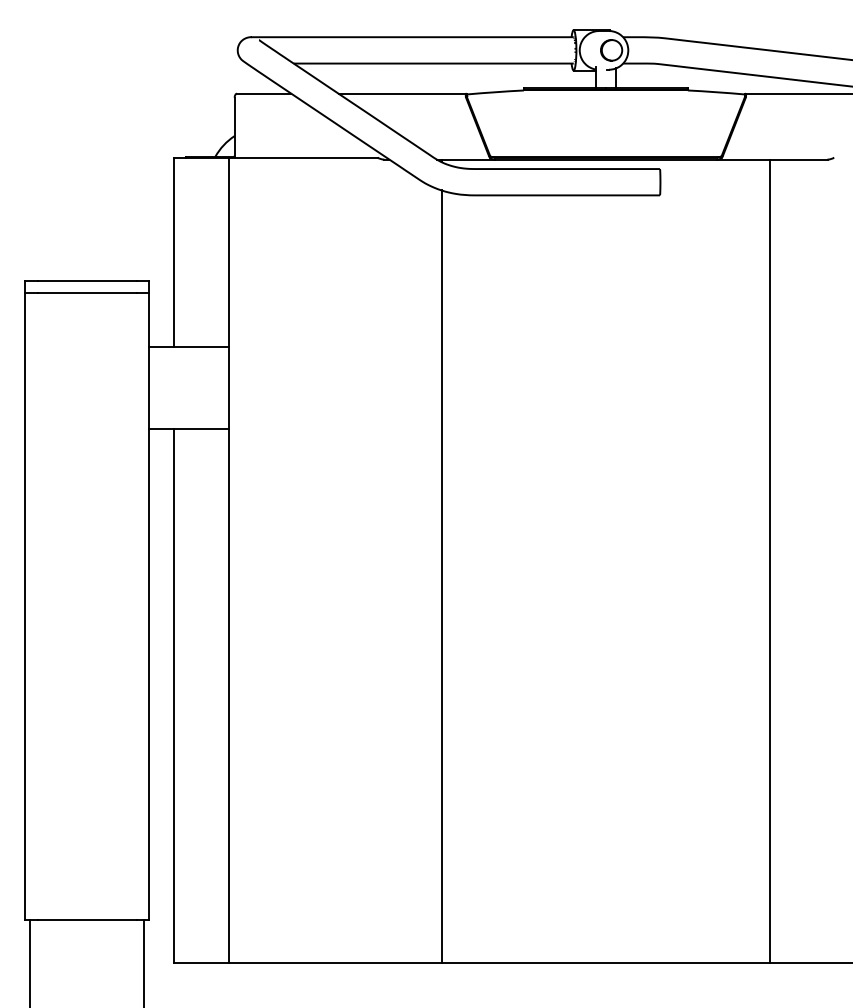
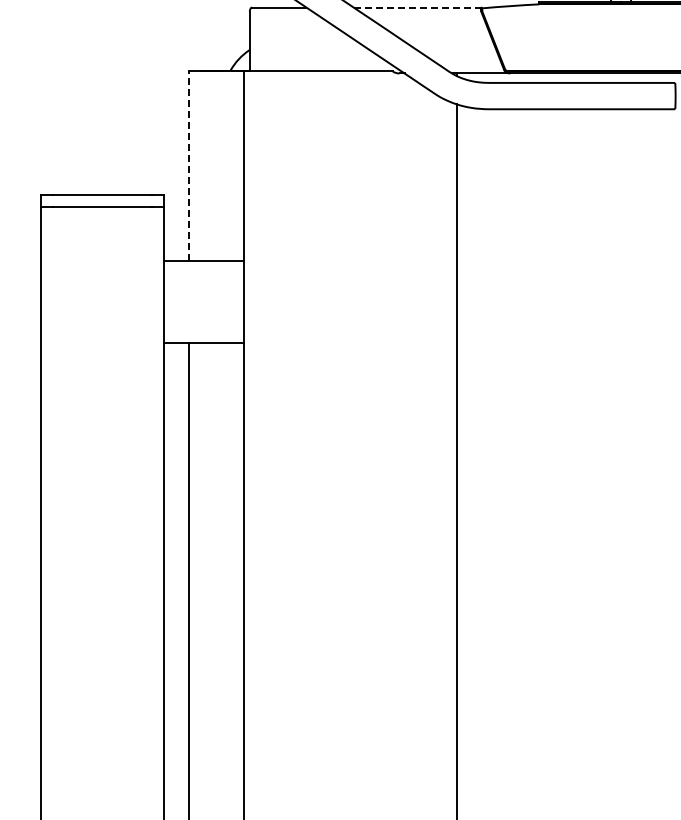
line: (402, 93) -> (417, 7), solid -> dashed
line: (173, 252) -> (188, 166), solid -> dashed

